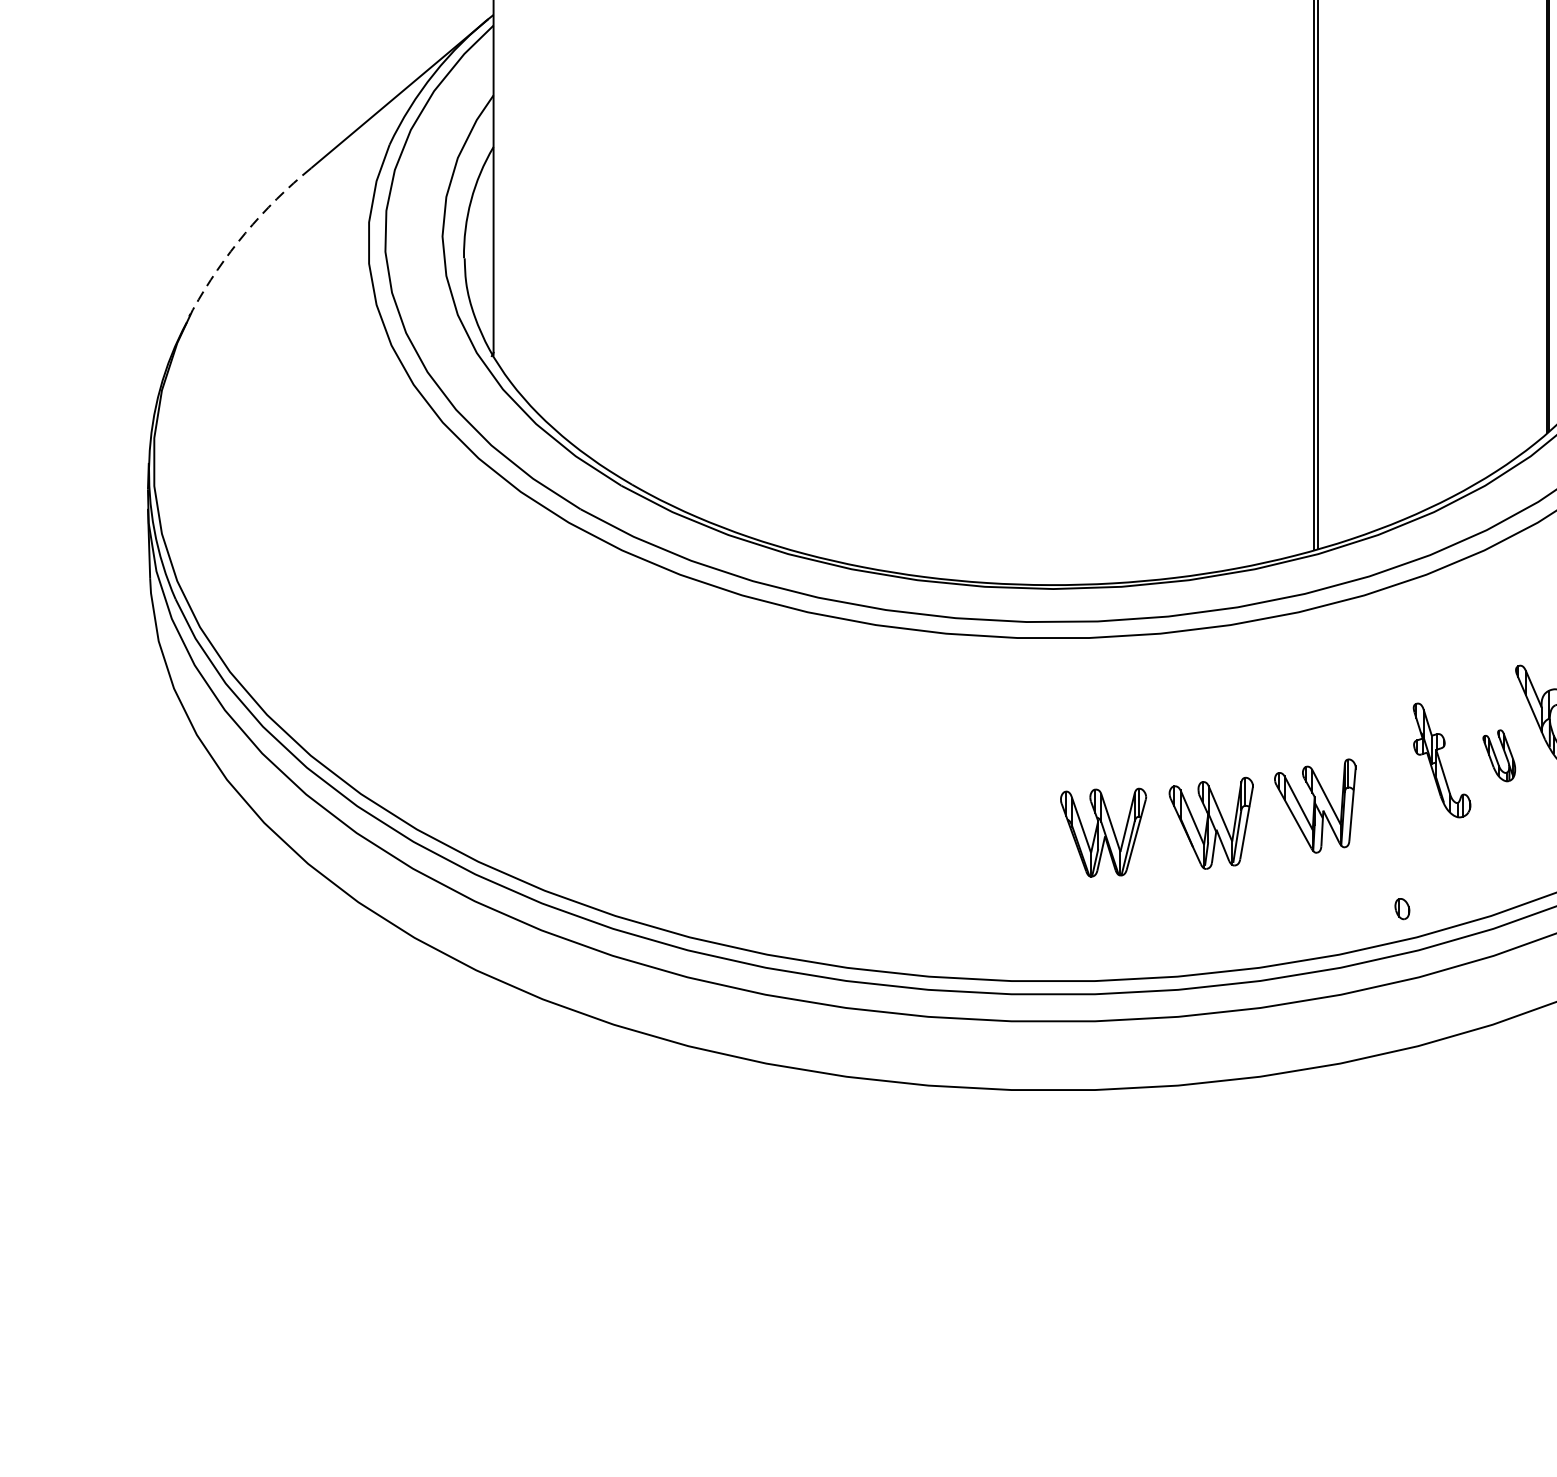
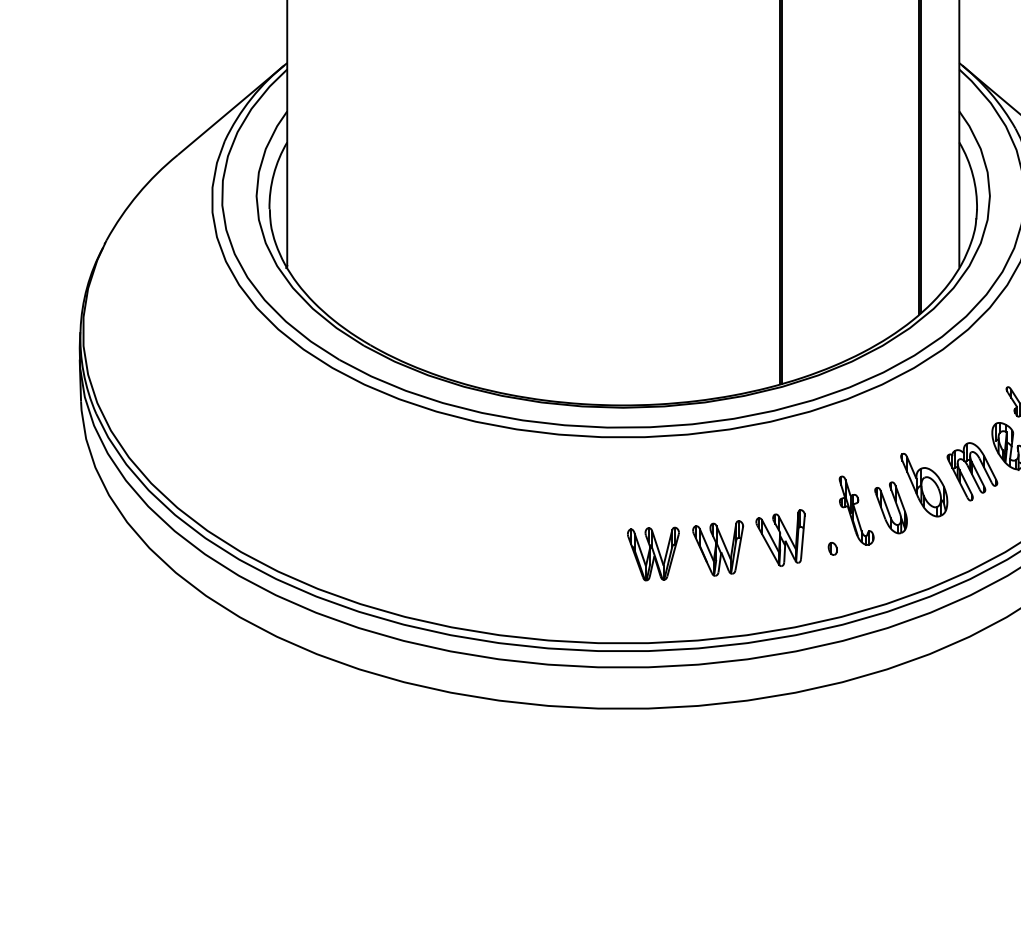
arc: (245, 233) -> (138, 194), dashed -> solid
part: (1498, 755) -> (890, 507), size x1.67
part: (1401, 908) -> (832, 548), moved

